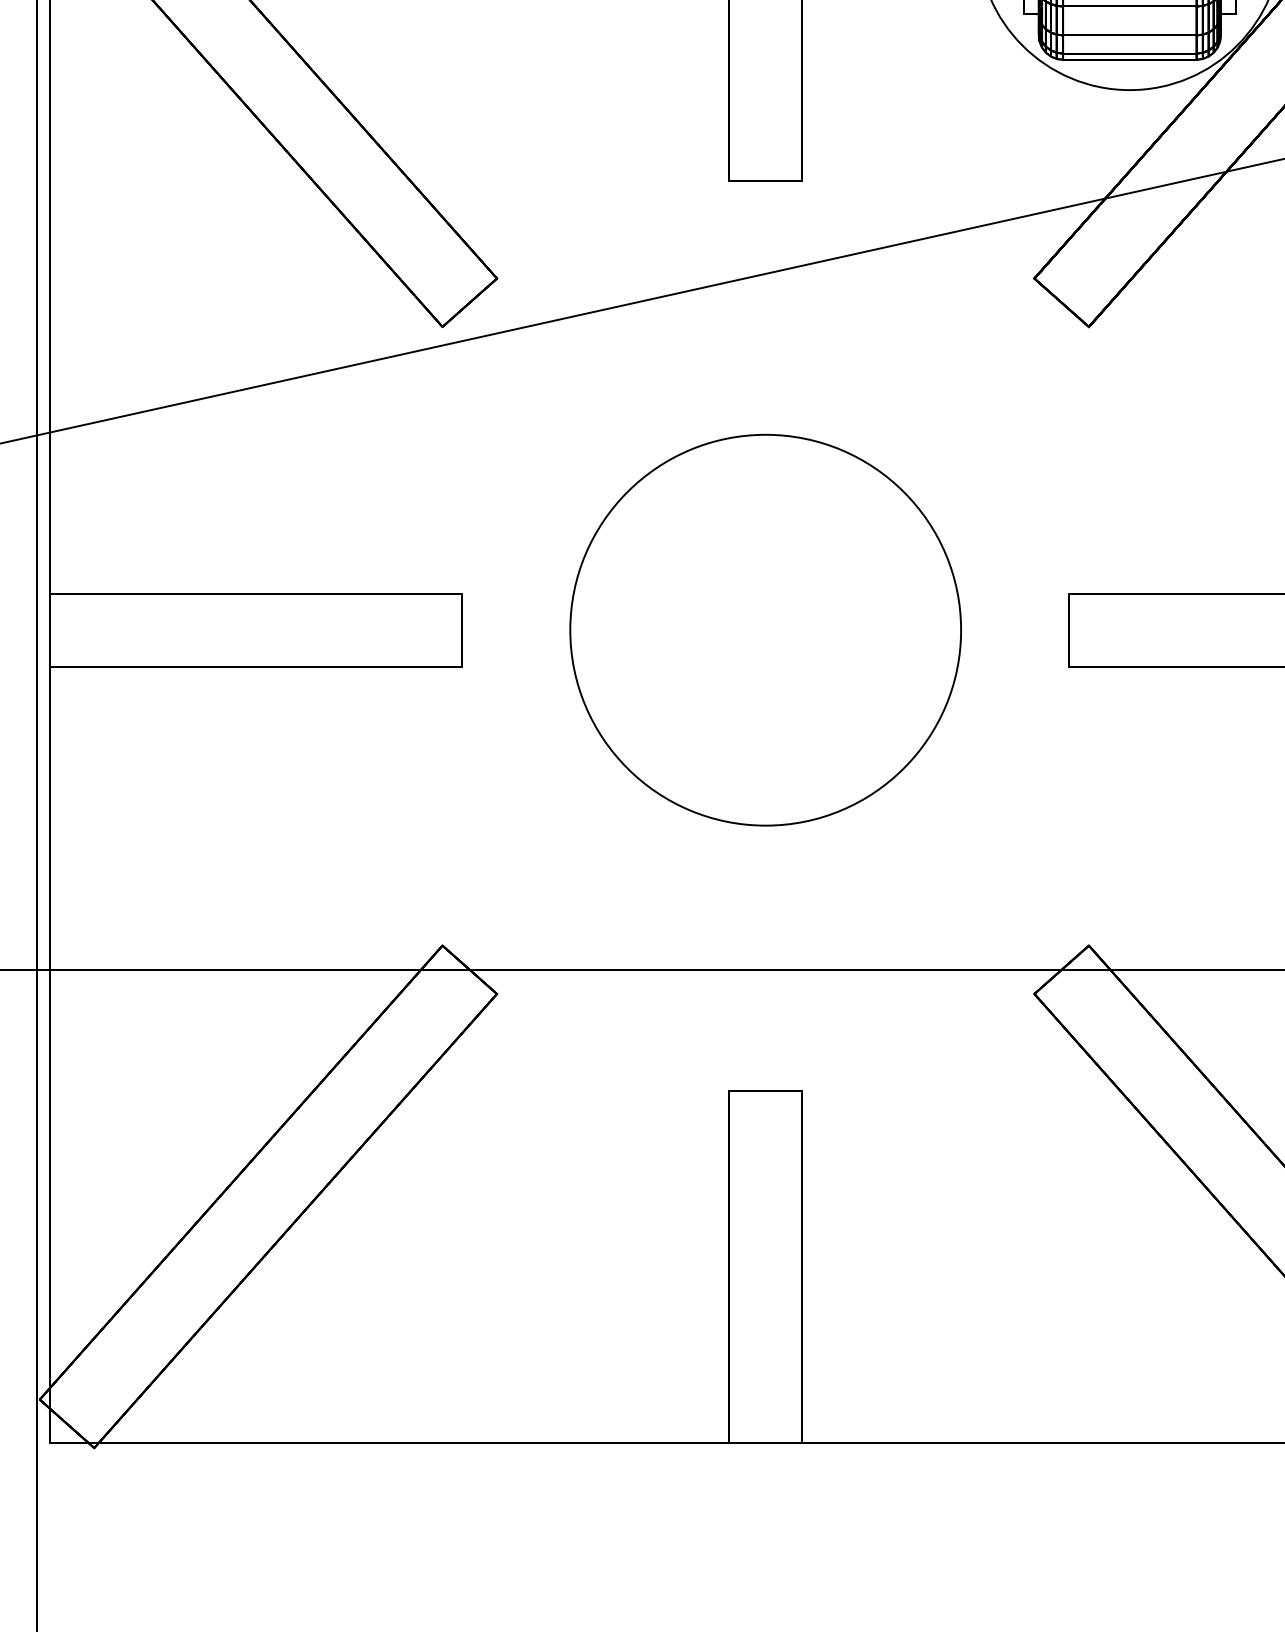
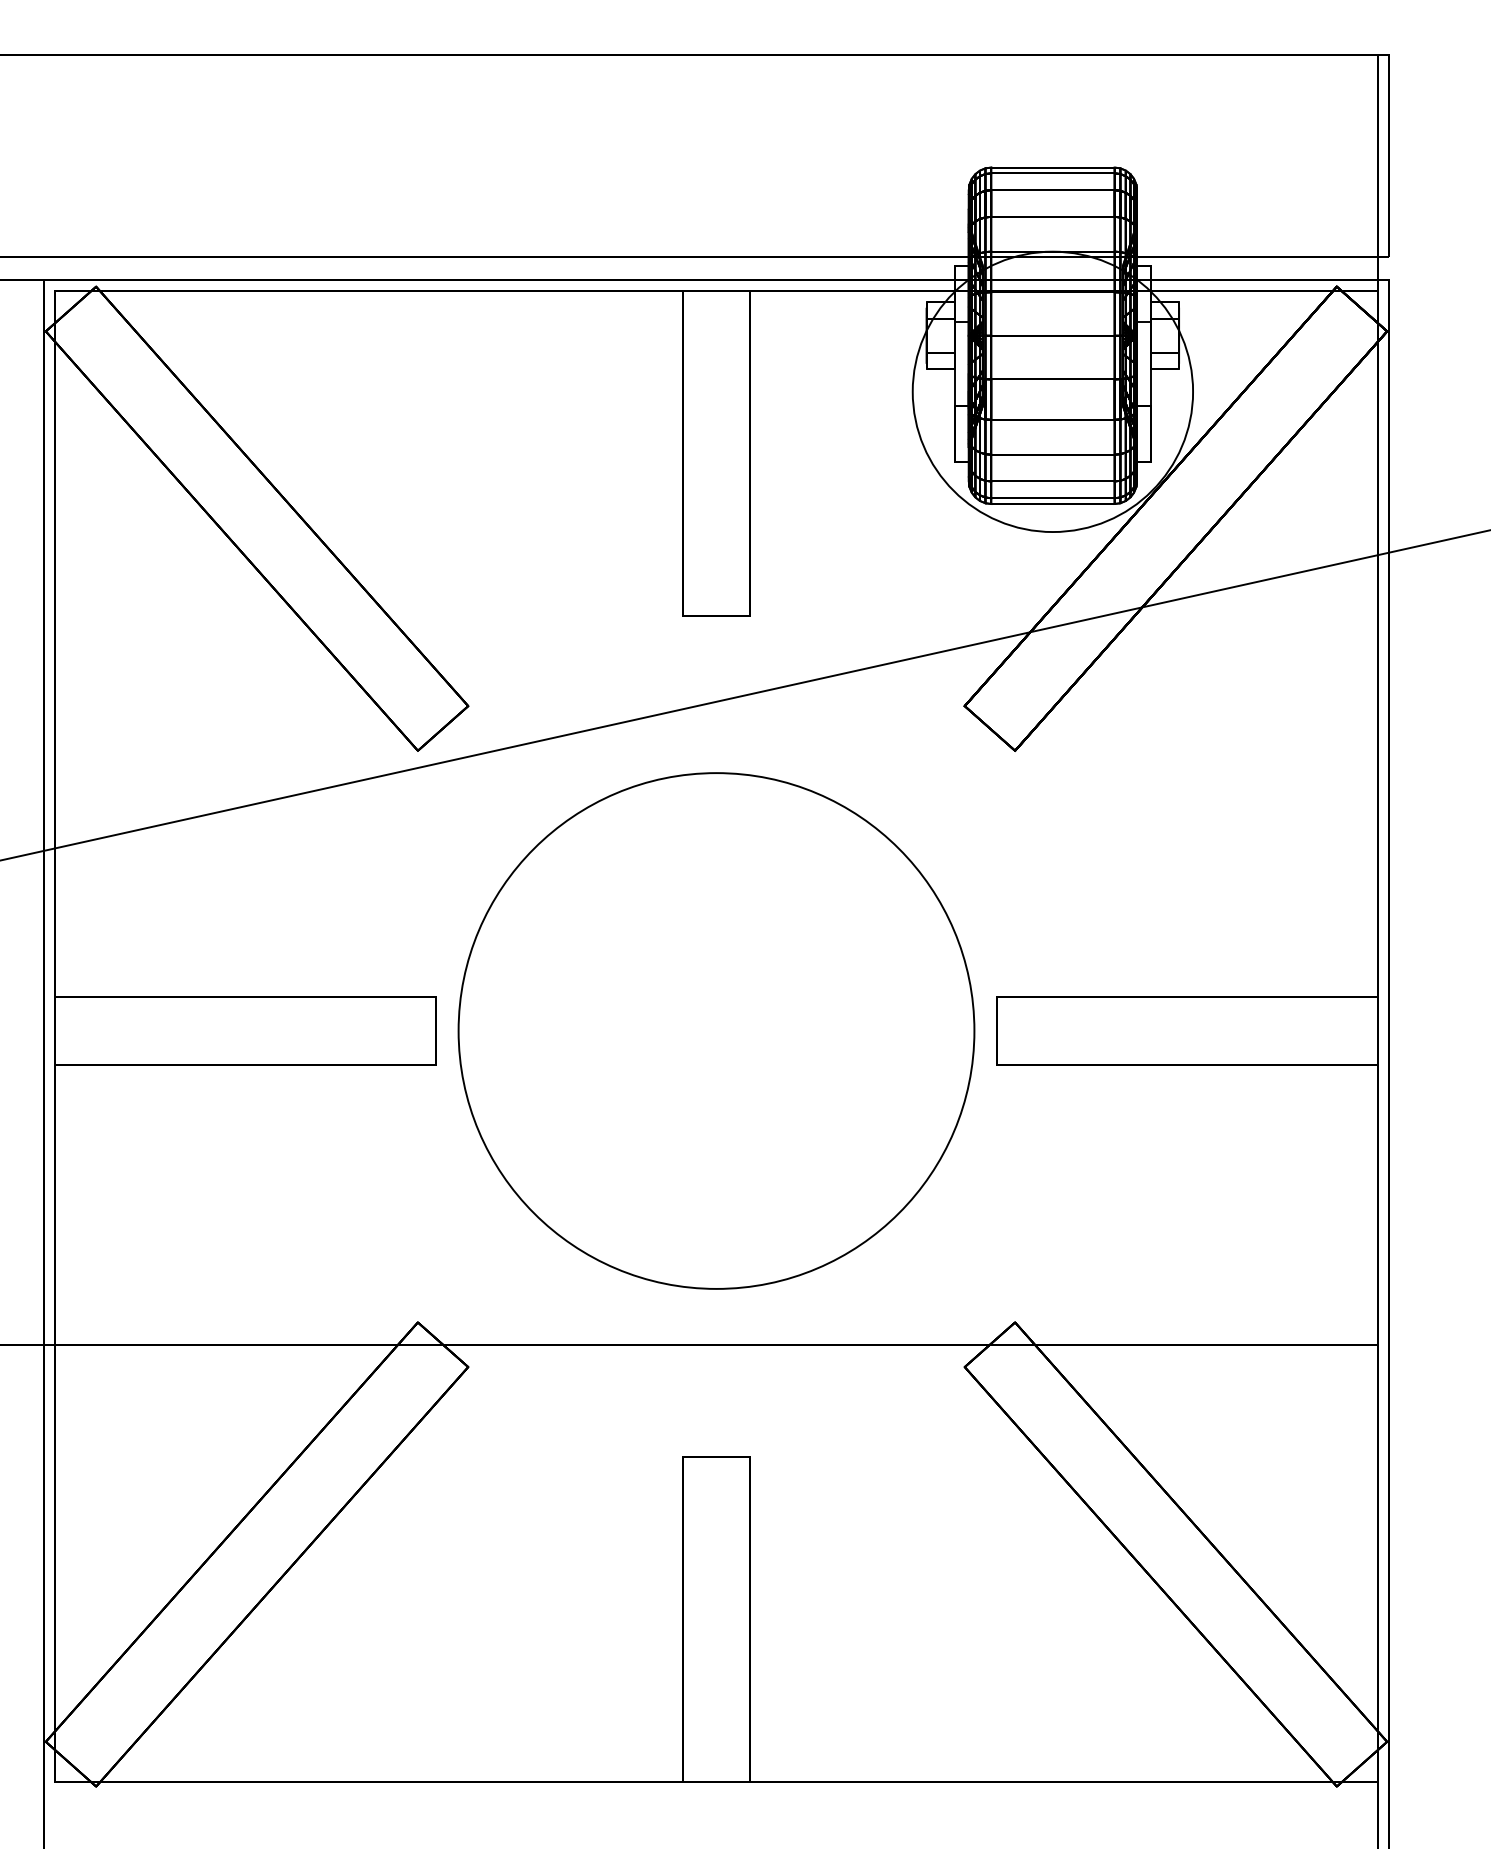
circle: (765, 629) -> (716, 1030), size x1.43

